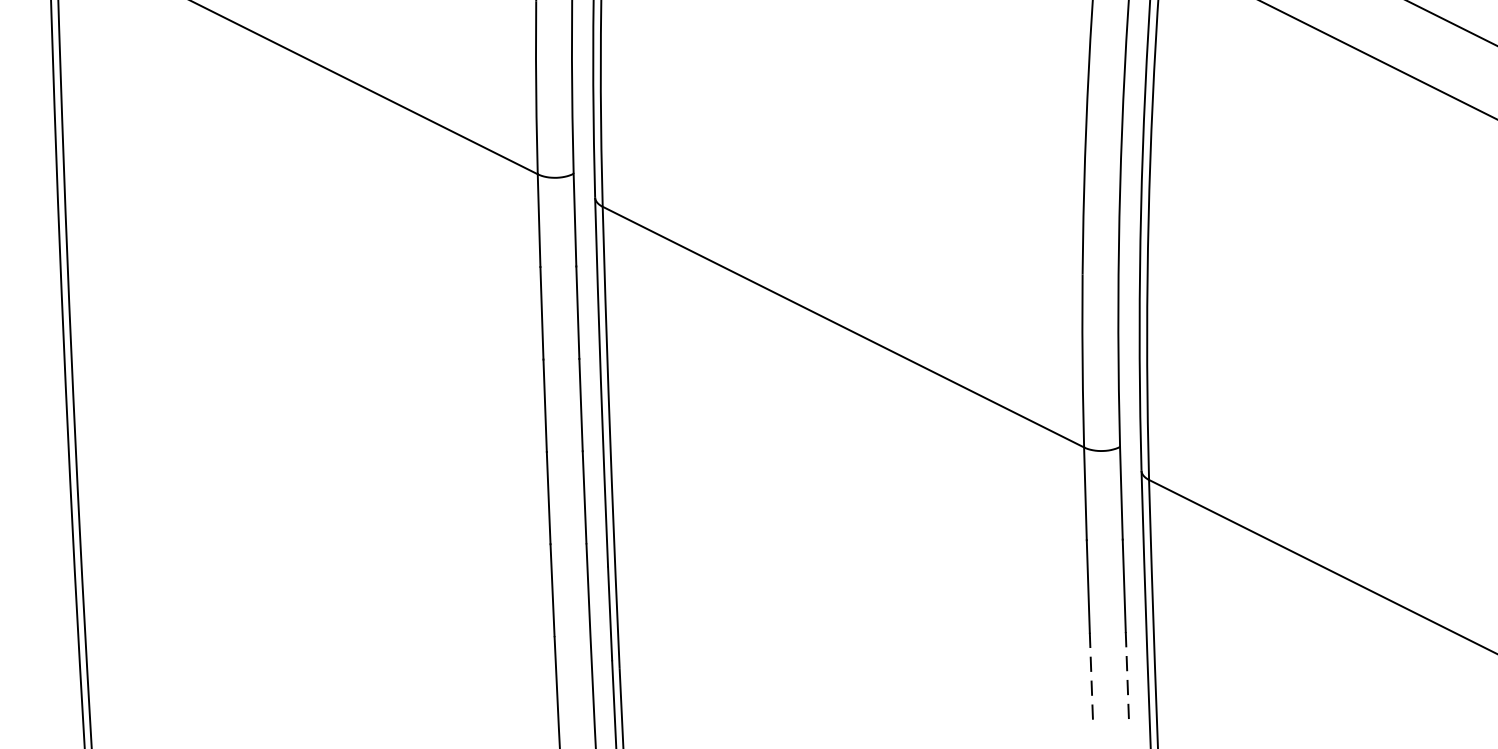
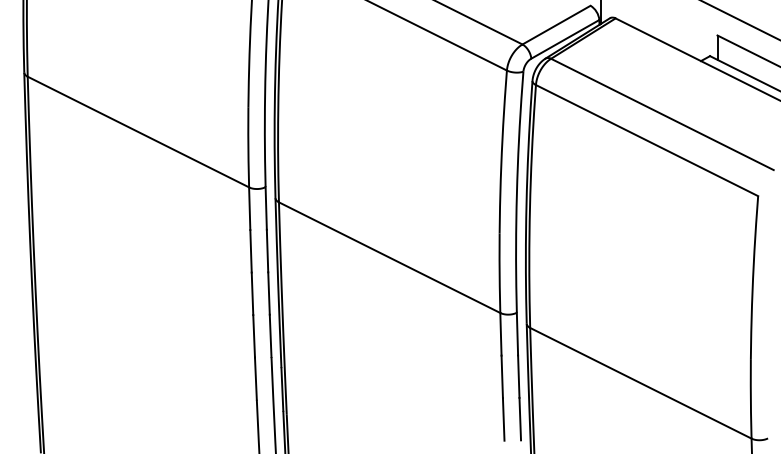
line: (1091, 679) -> (503, 419), dashed -> solid
line: (1127, 679) -> (520, 419), dashed -> solid

